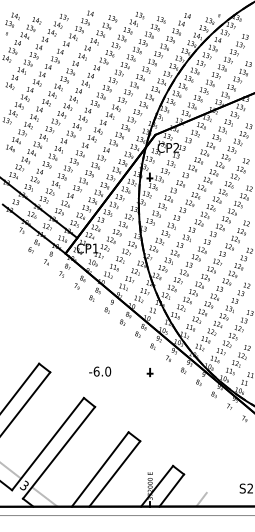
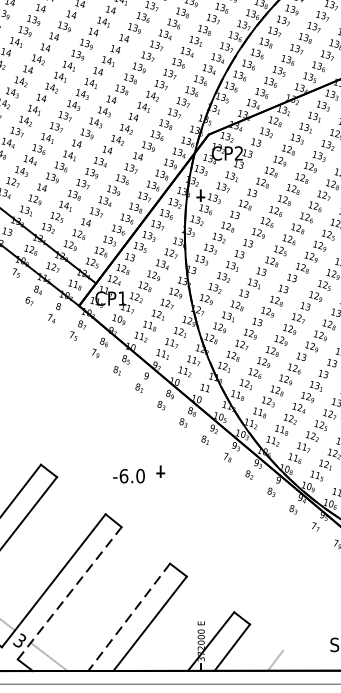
part: (149, 372) -> (159, 471), moved
line: (59, 452) -> (70, 592), solid -> dashed
line: (100, 469) -> (129, 617), solid -> dashed

